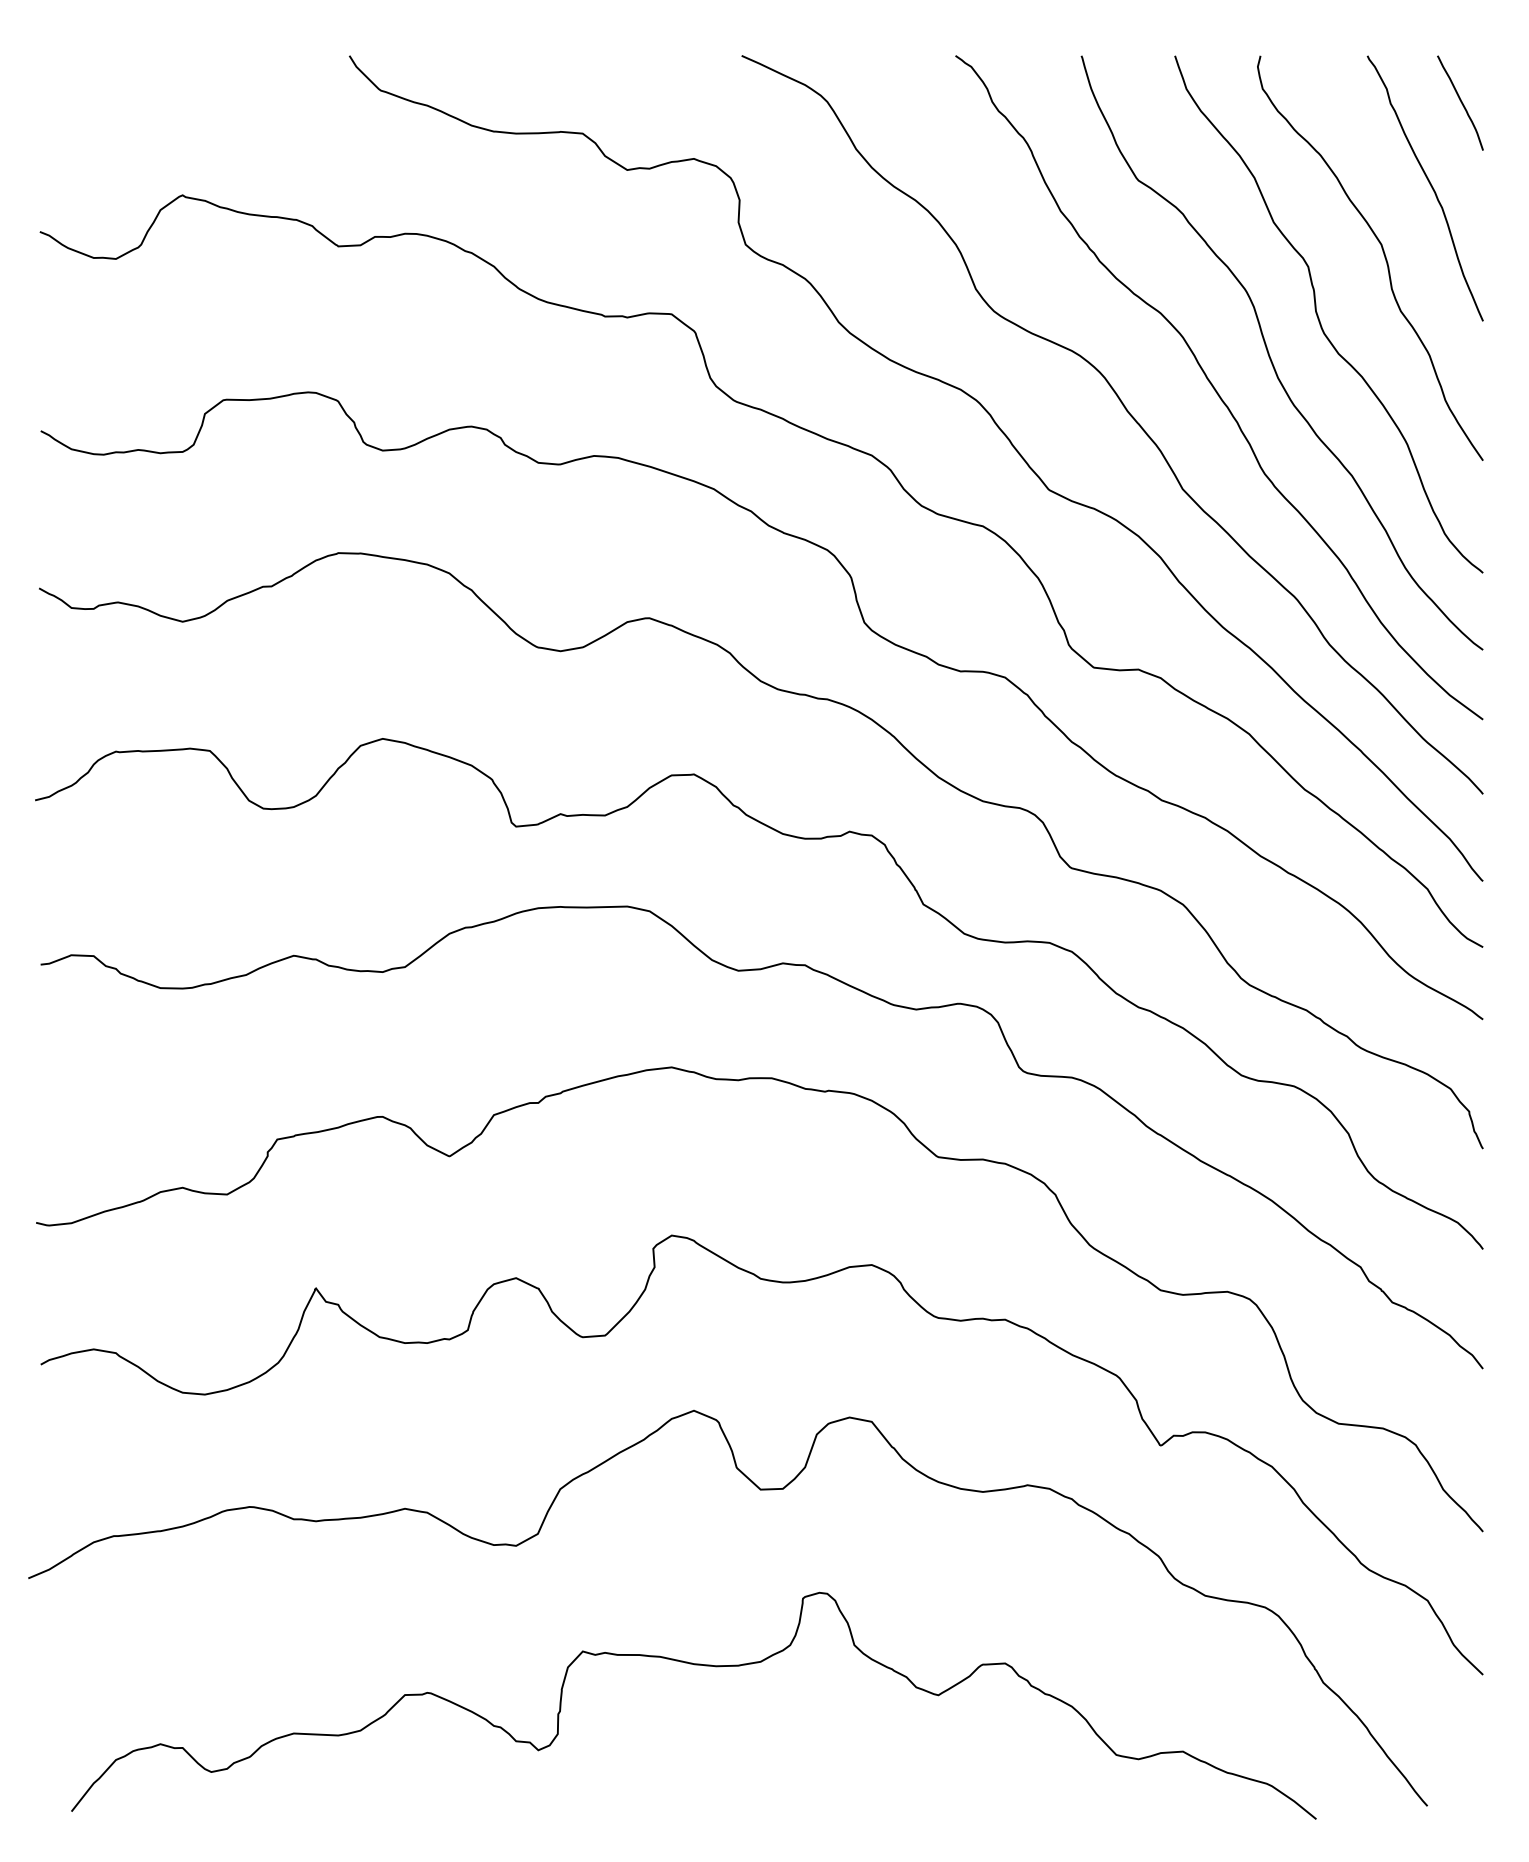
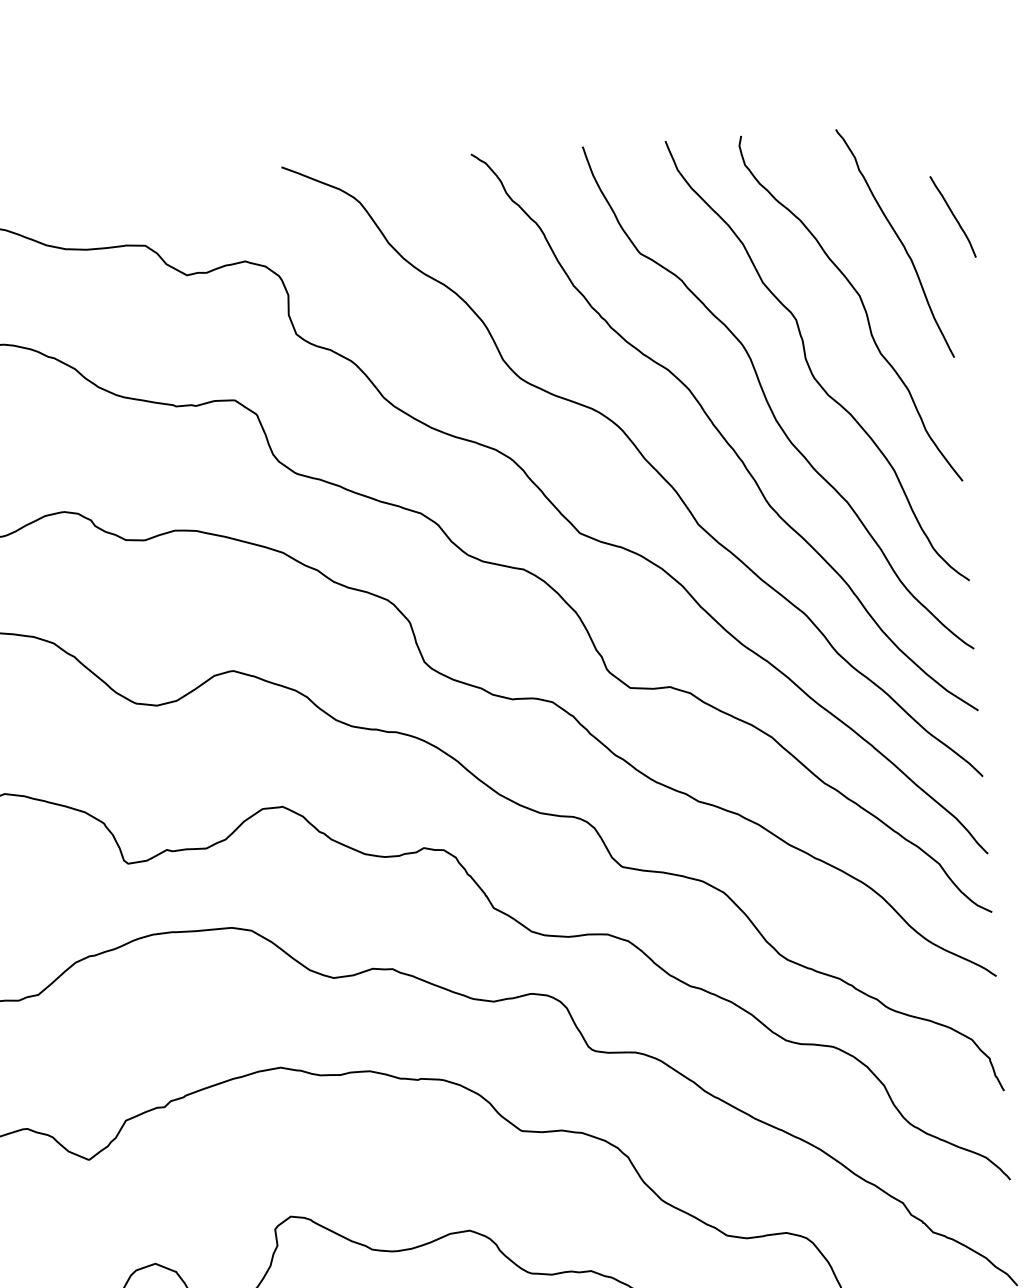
curve: (1460, 102) -> (953, 216), moved

